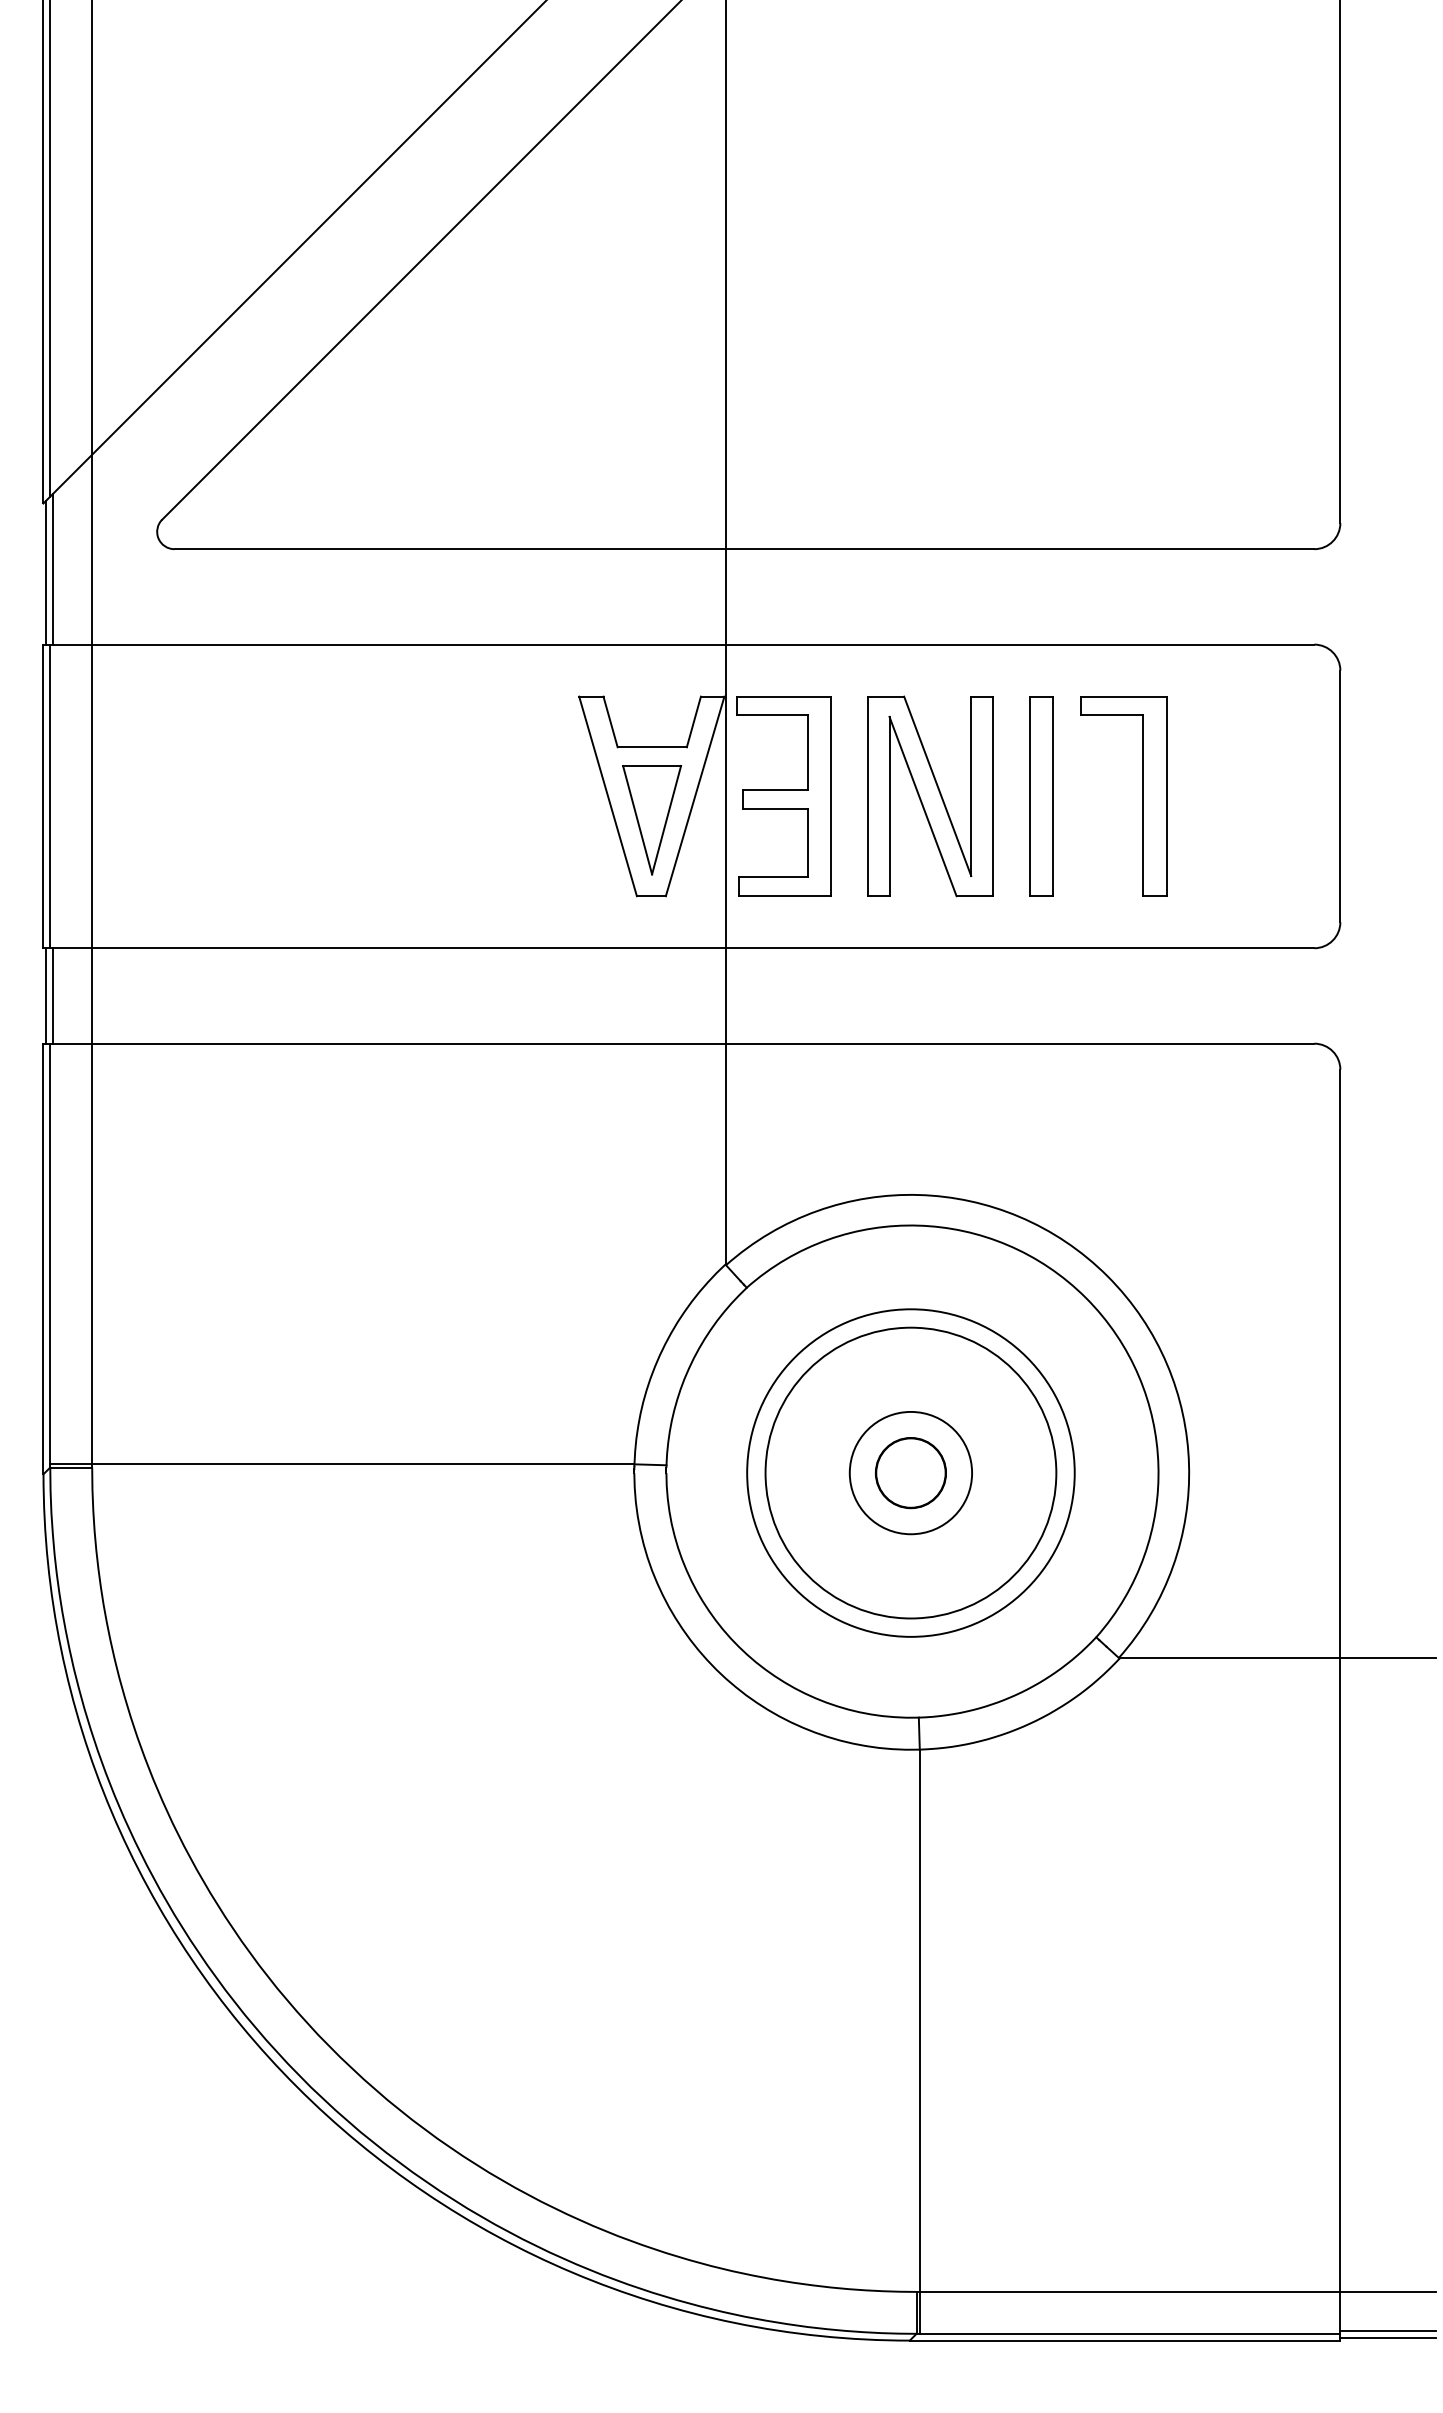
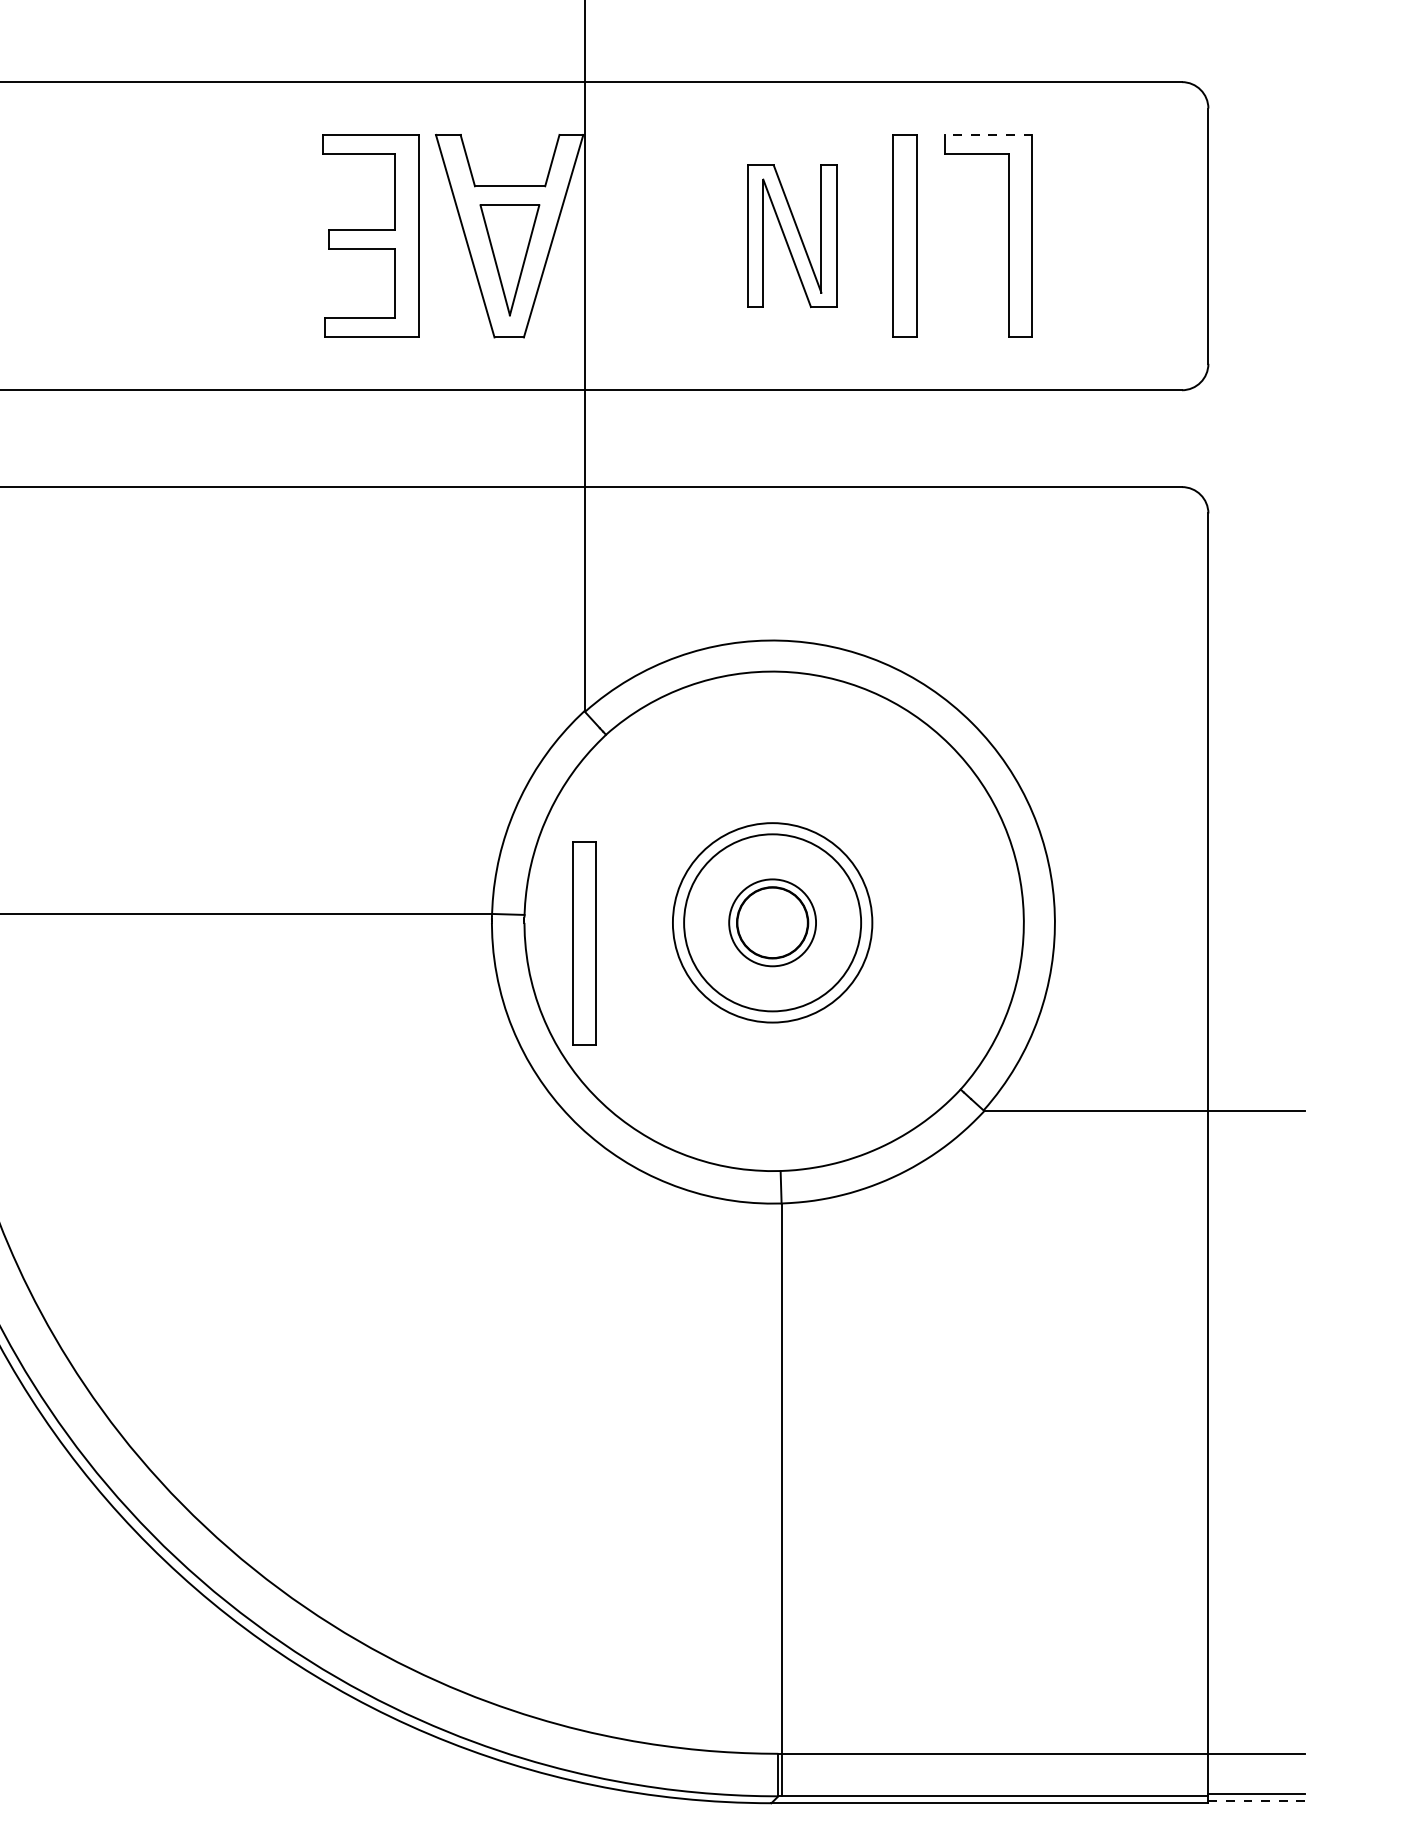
line: (1123, 696) -> (988, 134), solid -> dashed
part: (783, 796) -> (370, 236), moved
part: (930, 796) -> (792, 236), size x0.7
circle: (910, 1472) -> (772, 922), size x0.6
circle: (910, 1472) -> (772, 922), size x0.6
circle: (910, 1472) -> (772, 922), size x0.7
part: (725, 1493) -> (584, 943), added
line: (1388, 2338) -> (1257, 1801), solid -> dashed

